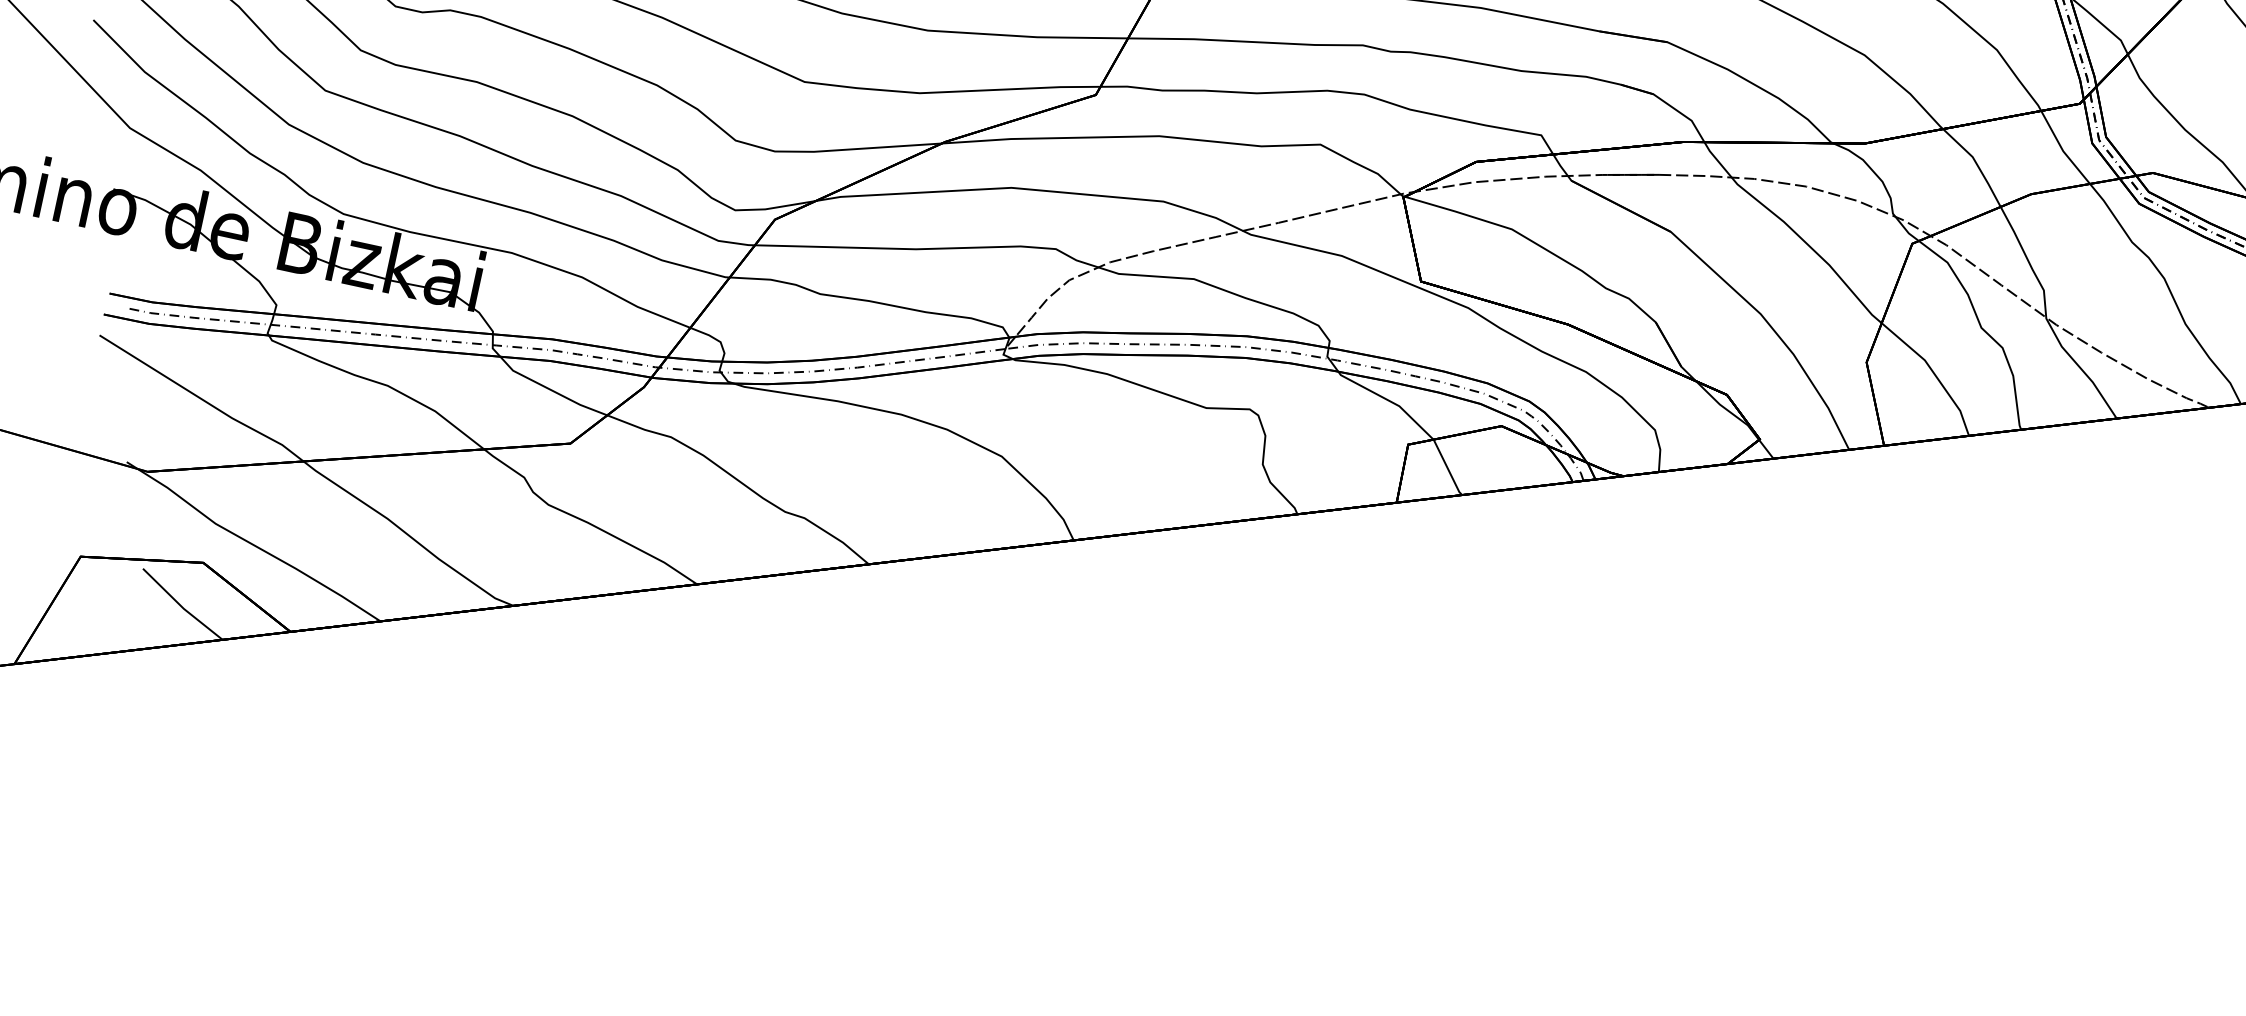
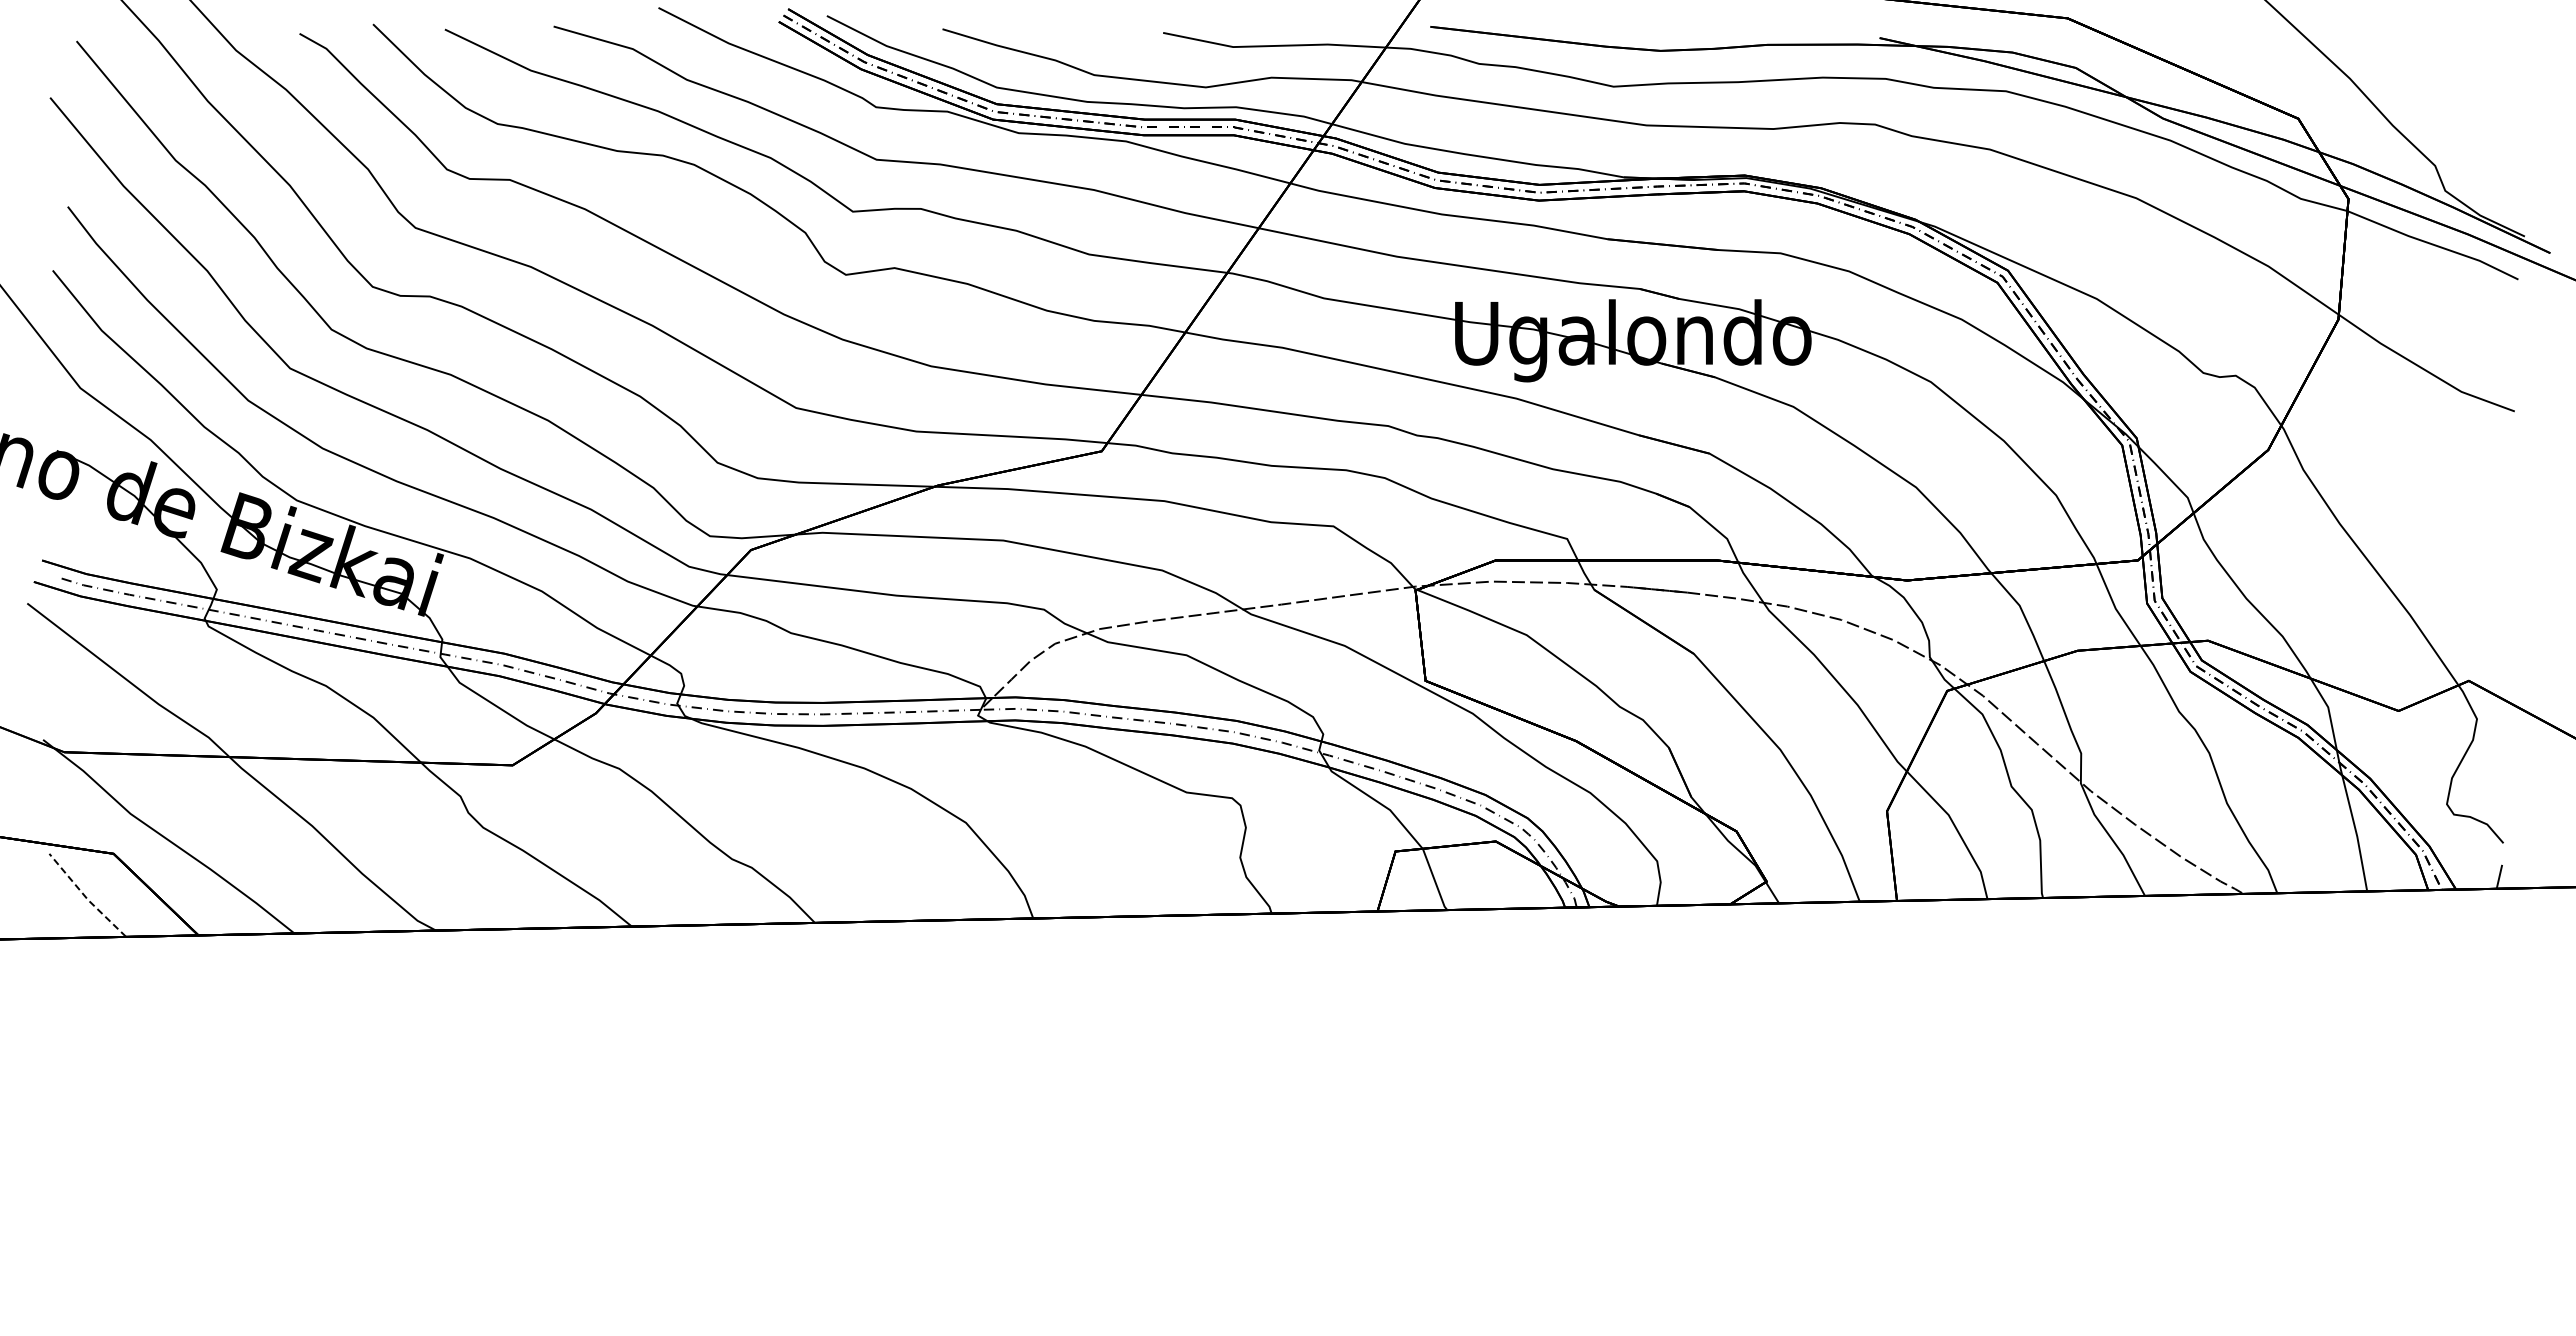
line: (180, 606) -> (85, 897), solid -> dashed

